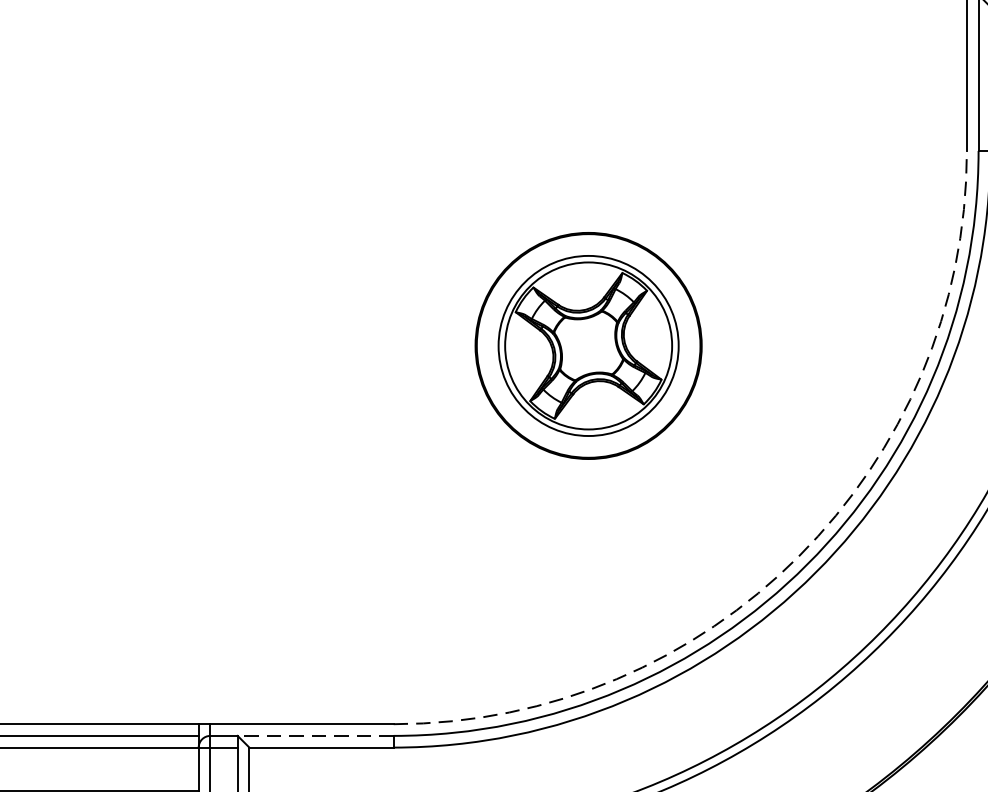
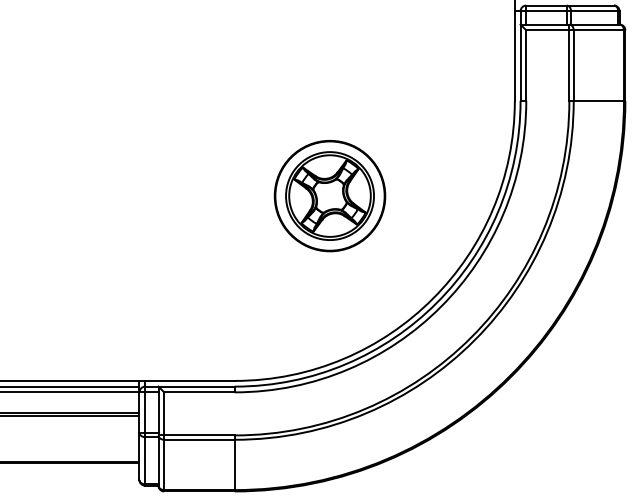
arc: (798, 555) -> (432, 298), dashed -> solid
line: (315, 735) -> (196, 386), dashed -> solid

